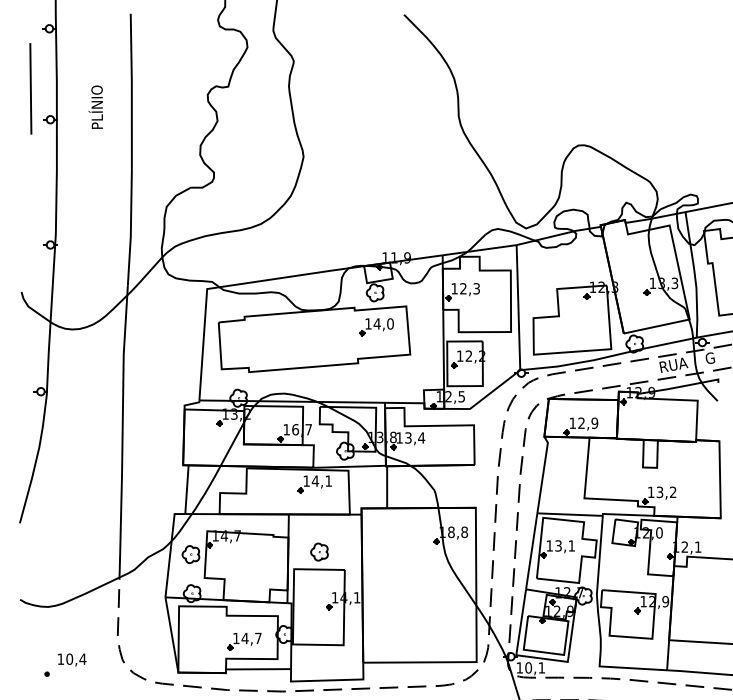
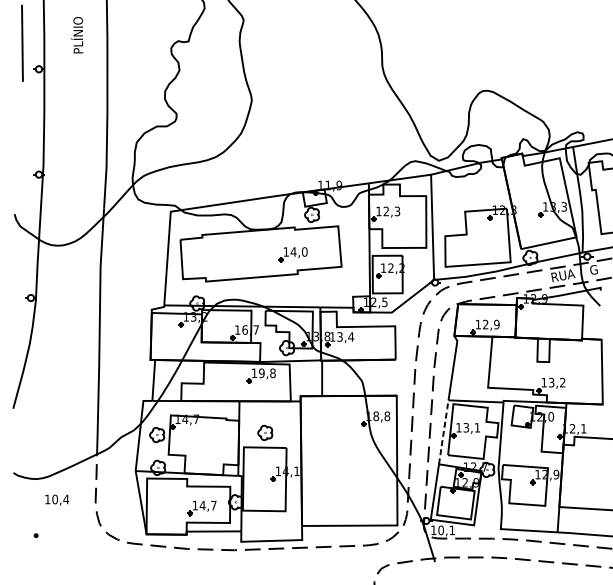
text: (95, 106) -> (76, 34), moved
part: (376, 327) -> (293, 254), moved
text: (321, 480) -> (266, 372), 14,1 -> 19,8
line: (531, 549) -> (443, 430), solid -> dashed
text: (72, 659) -> (57, 499), moved

